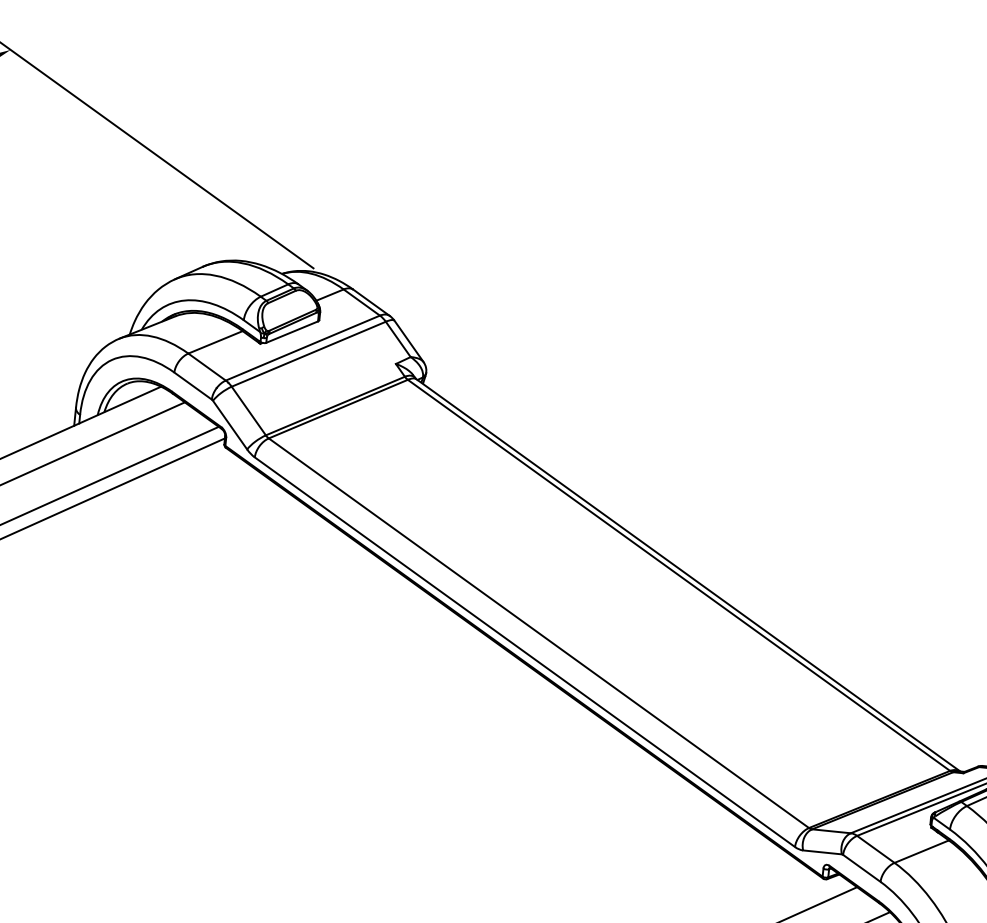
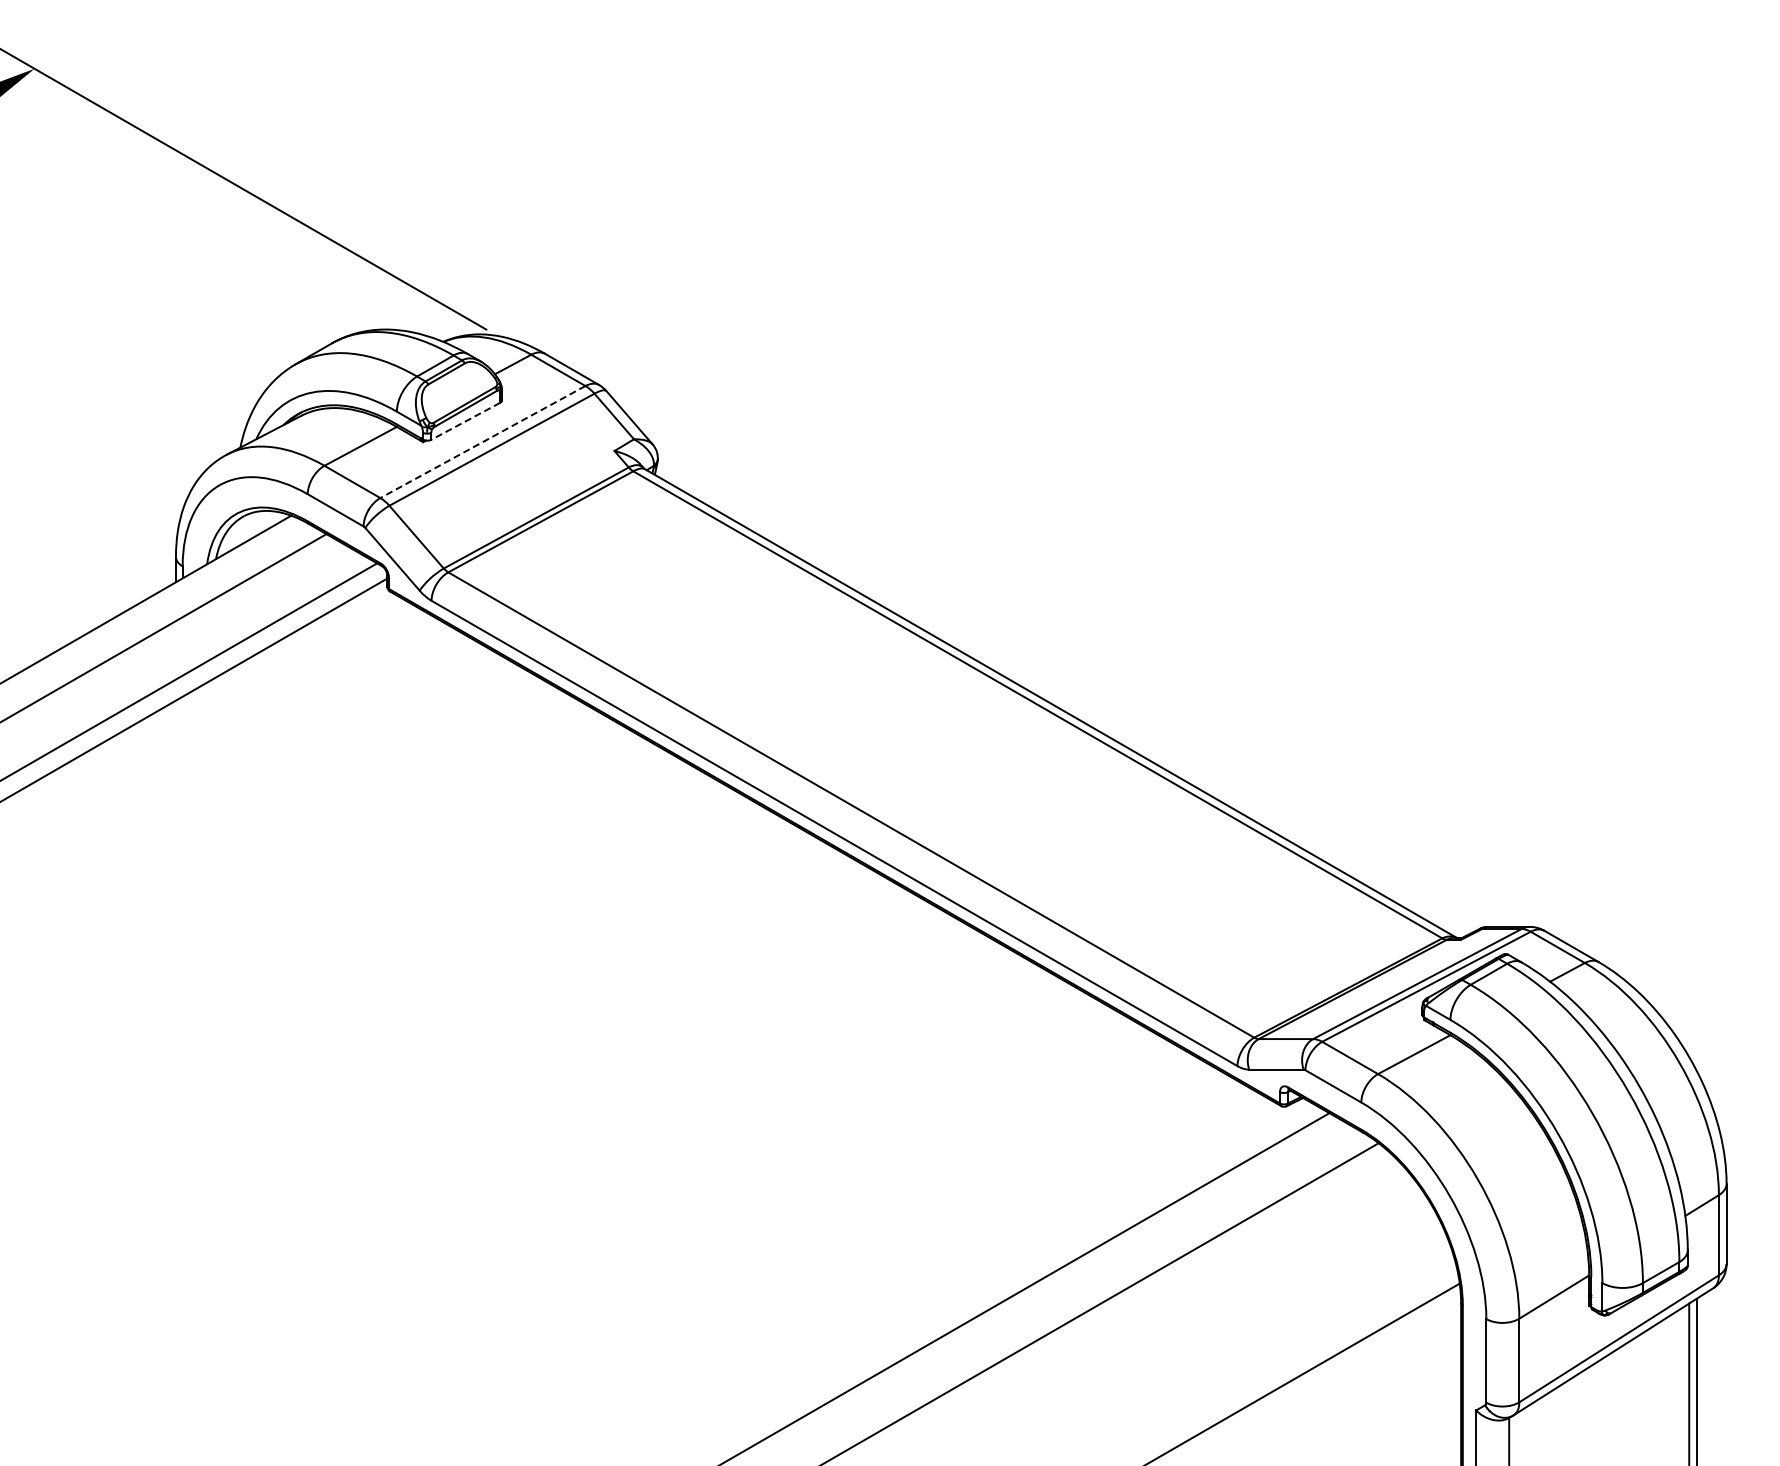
line: (291, 332) -> (465, 421), solid -> dashed
line: (302, 348) -> (482, 442), solid -> dashed

